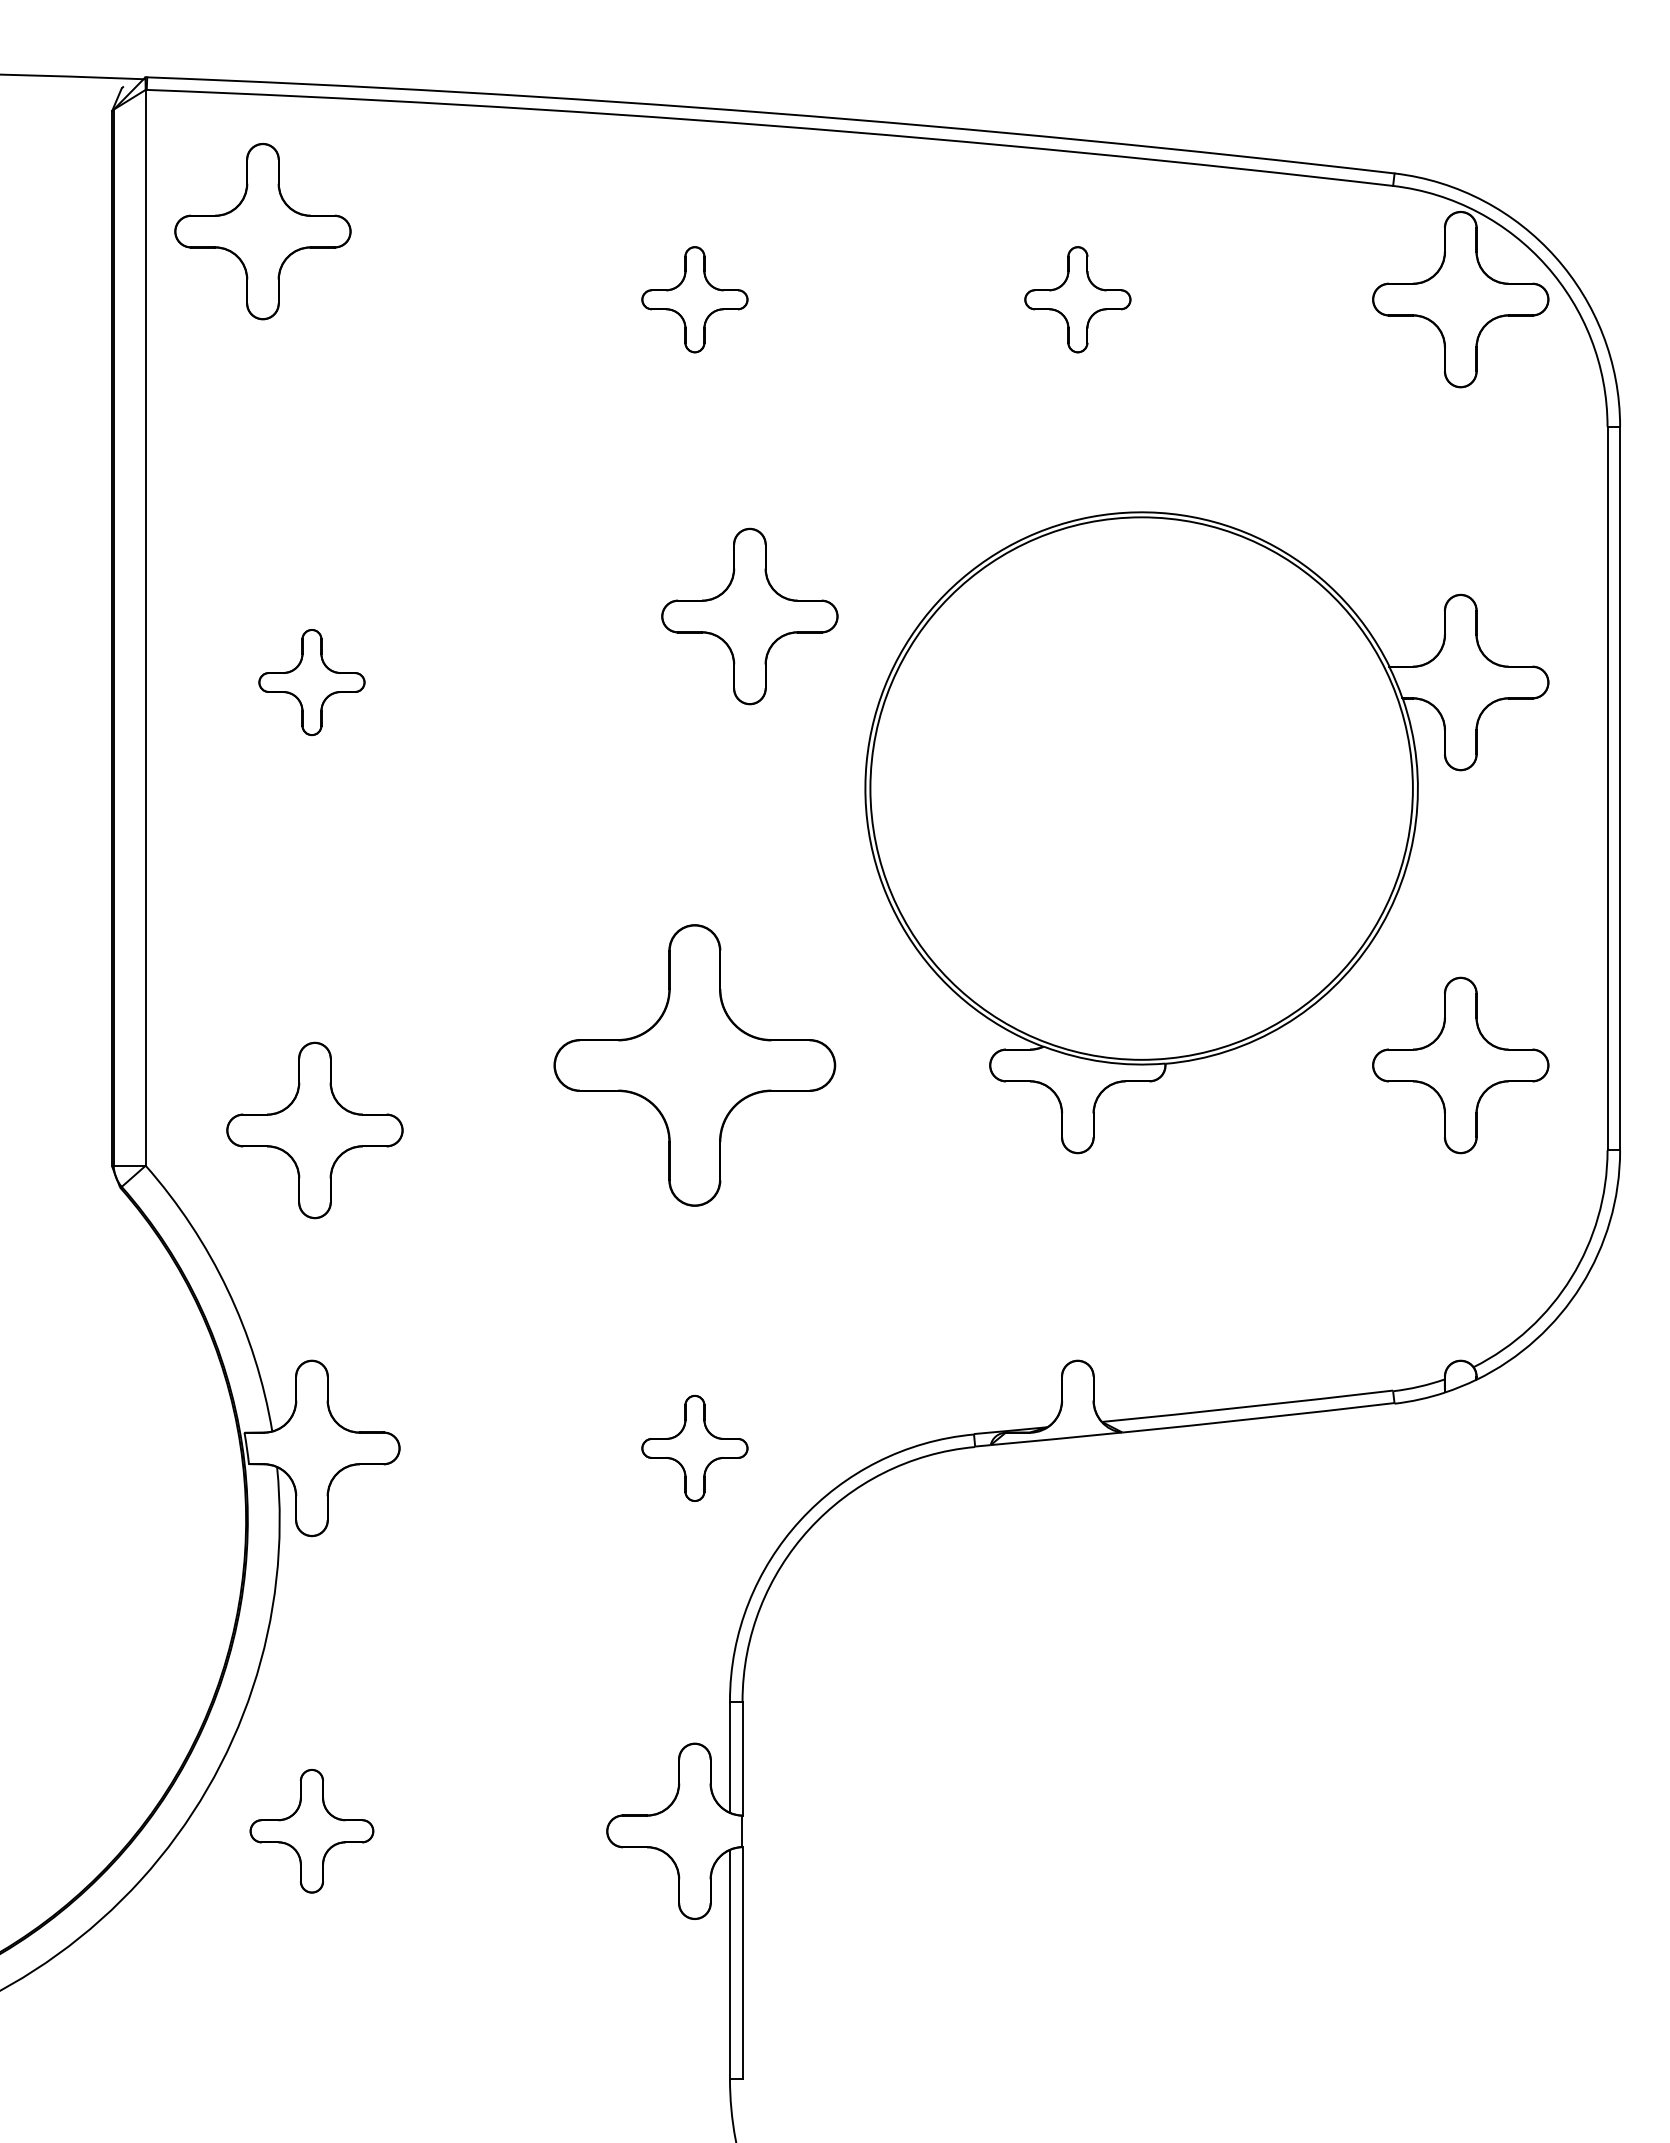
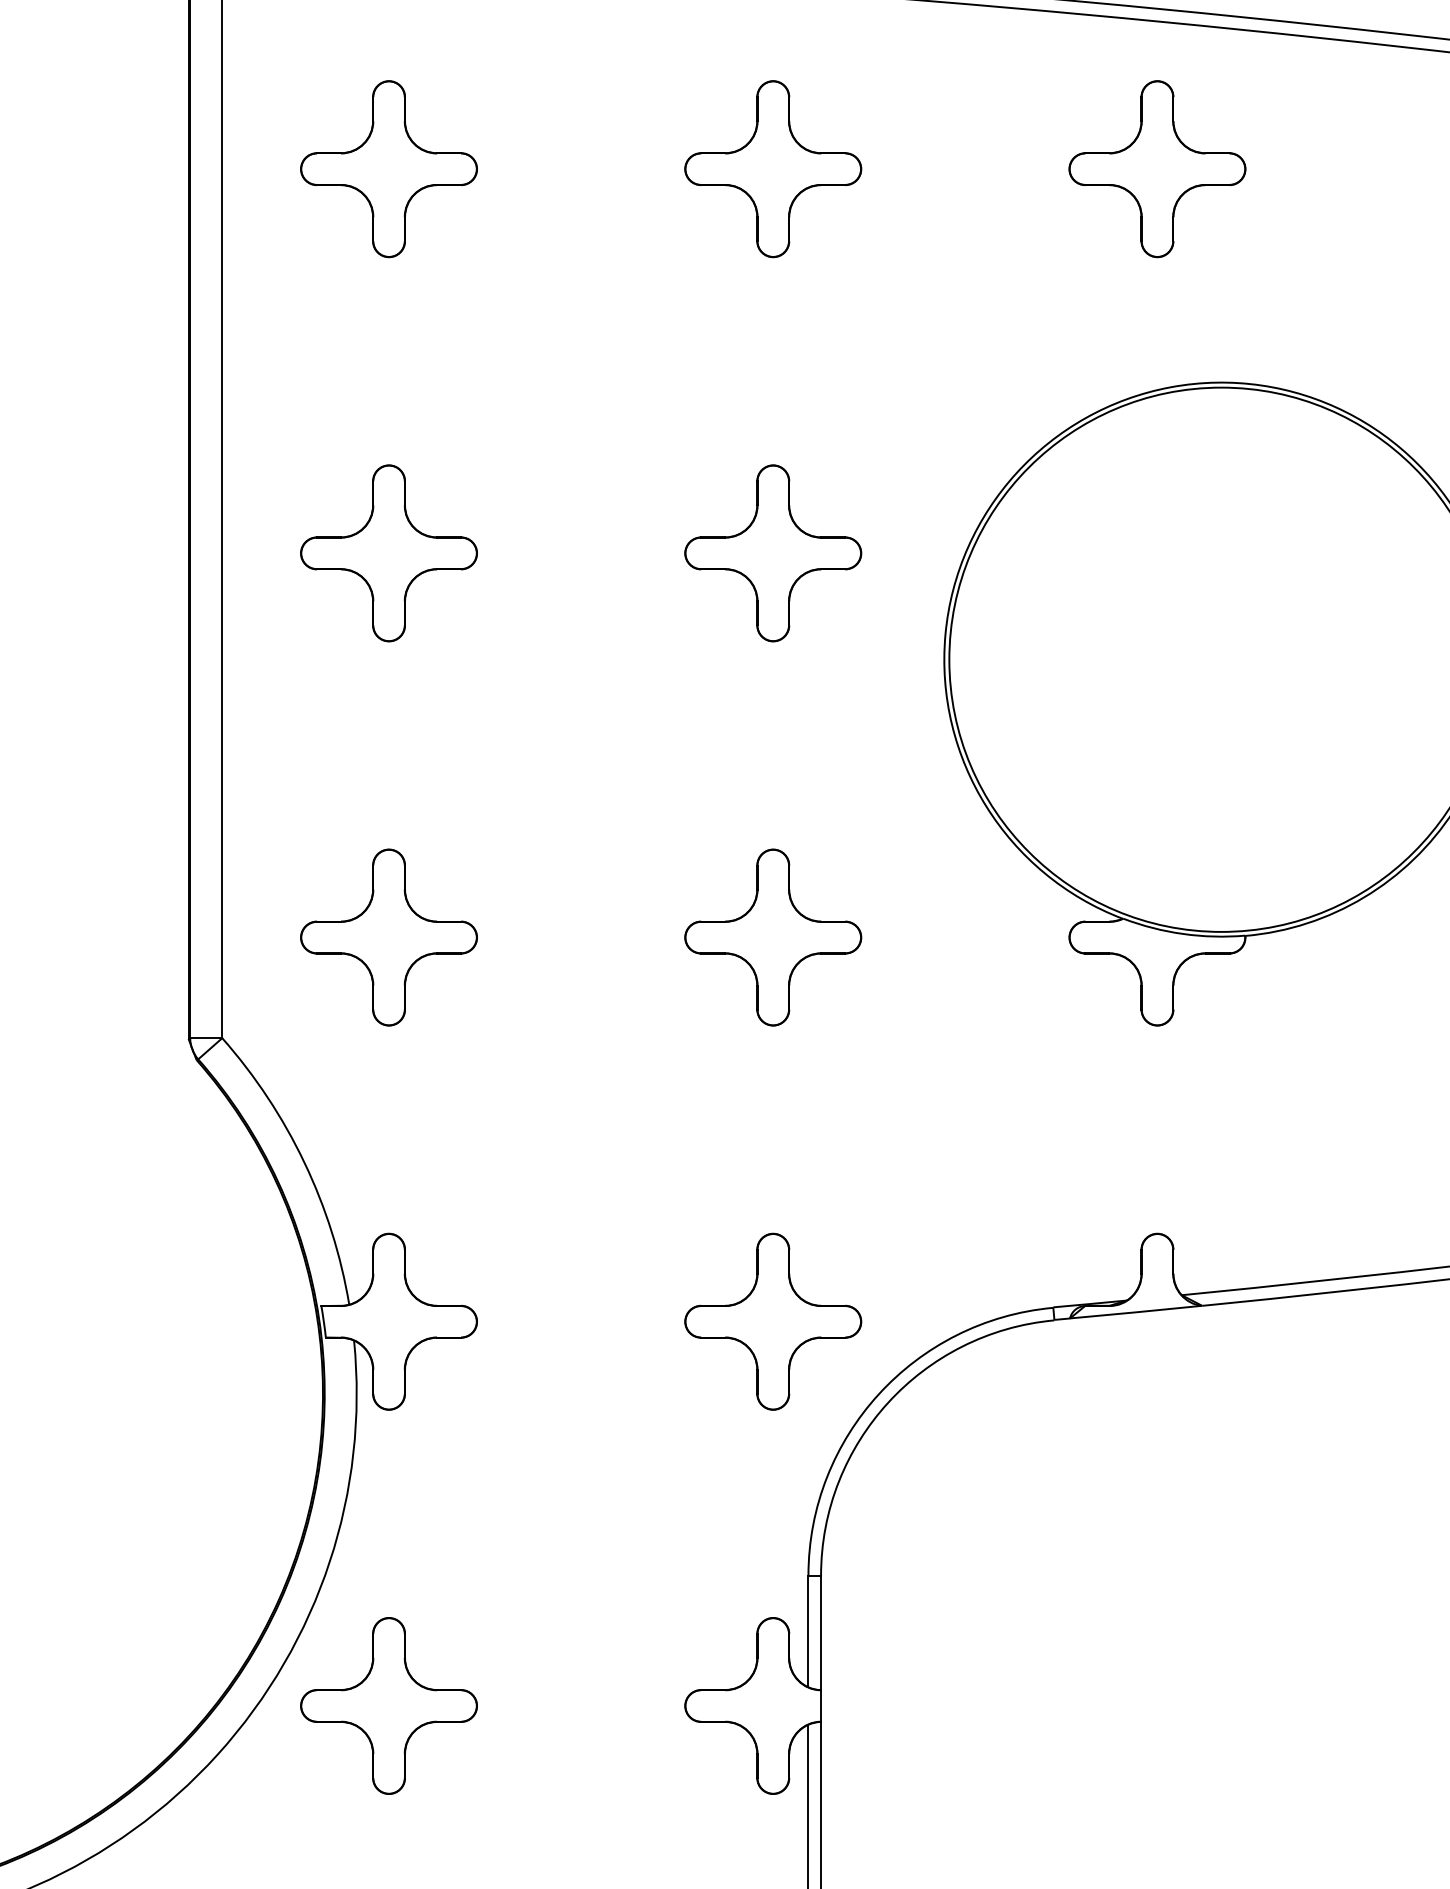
part: (262, 231) -> (388, 169), moved
part: (694, 299) -> (772, 169), size x1.67
part: (1077, 299) -> (1157, 169), size x1.67
part: (749, 616) -> (772, 553), moved
part: (311, 682) -> (388, 553), size x1.67
part: (694, 1065) -> (772, 937), size x0.62
part: (314, 1130) -> (388, 937), moved
part: (694, 1448) -> (772, 1321), size x1.67
part: (311, 1830) -> (388, 1705), size x1.43

